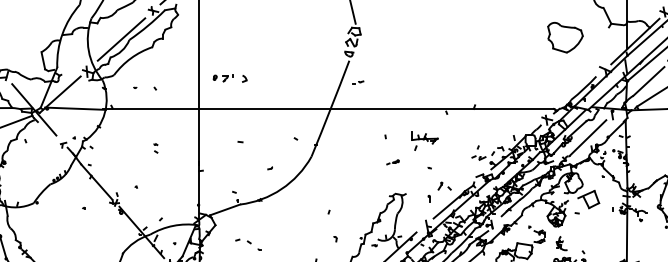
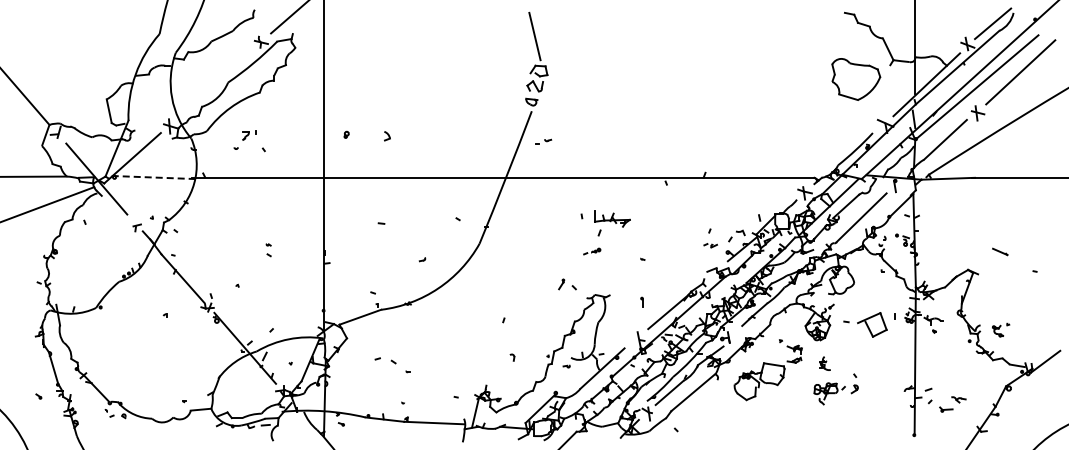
part: (565, 37) -> (856, 79), moved
line: (120, 39) -> (216, 81), removed
part: (228, 78) -> (249, 135), moved
line: (76, 108) -> (154, 177), solid -> dashed
part: (425, 141) -> (612, 223), moved
part: (155, 148) -> (268, 250), moved
part: (478, 157) -> (710, 245), size x0.7
part: (444, 186) -> (567, 284), moved
part: (588, 199) -> (872, 324), moved
part: (562, 243) -> (825, 363), size x0.7

